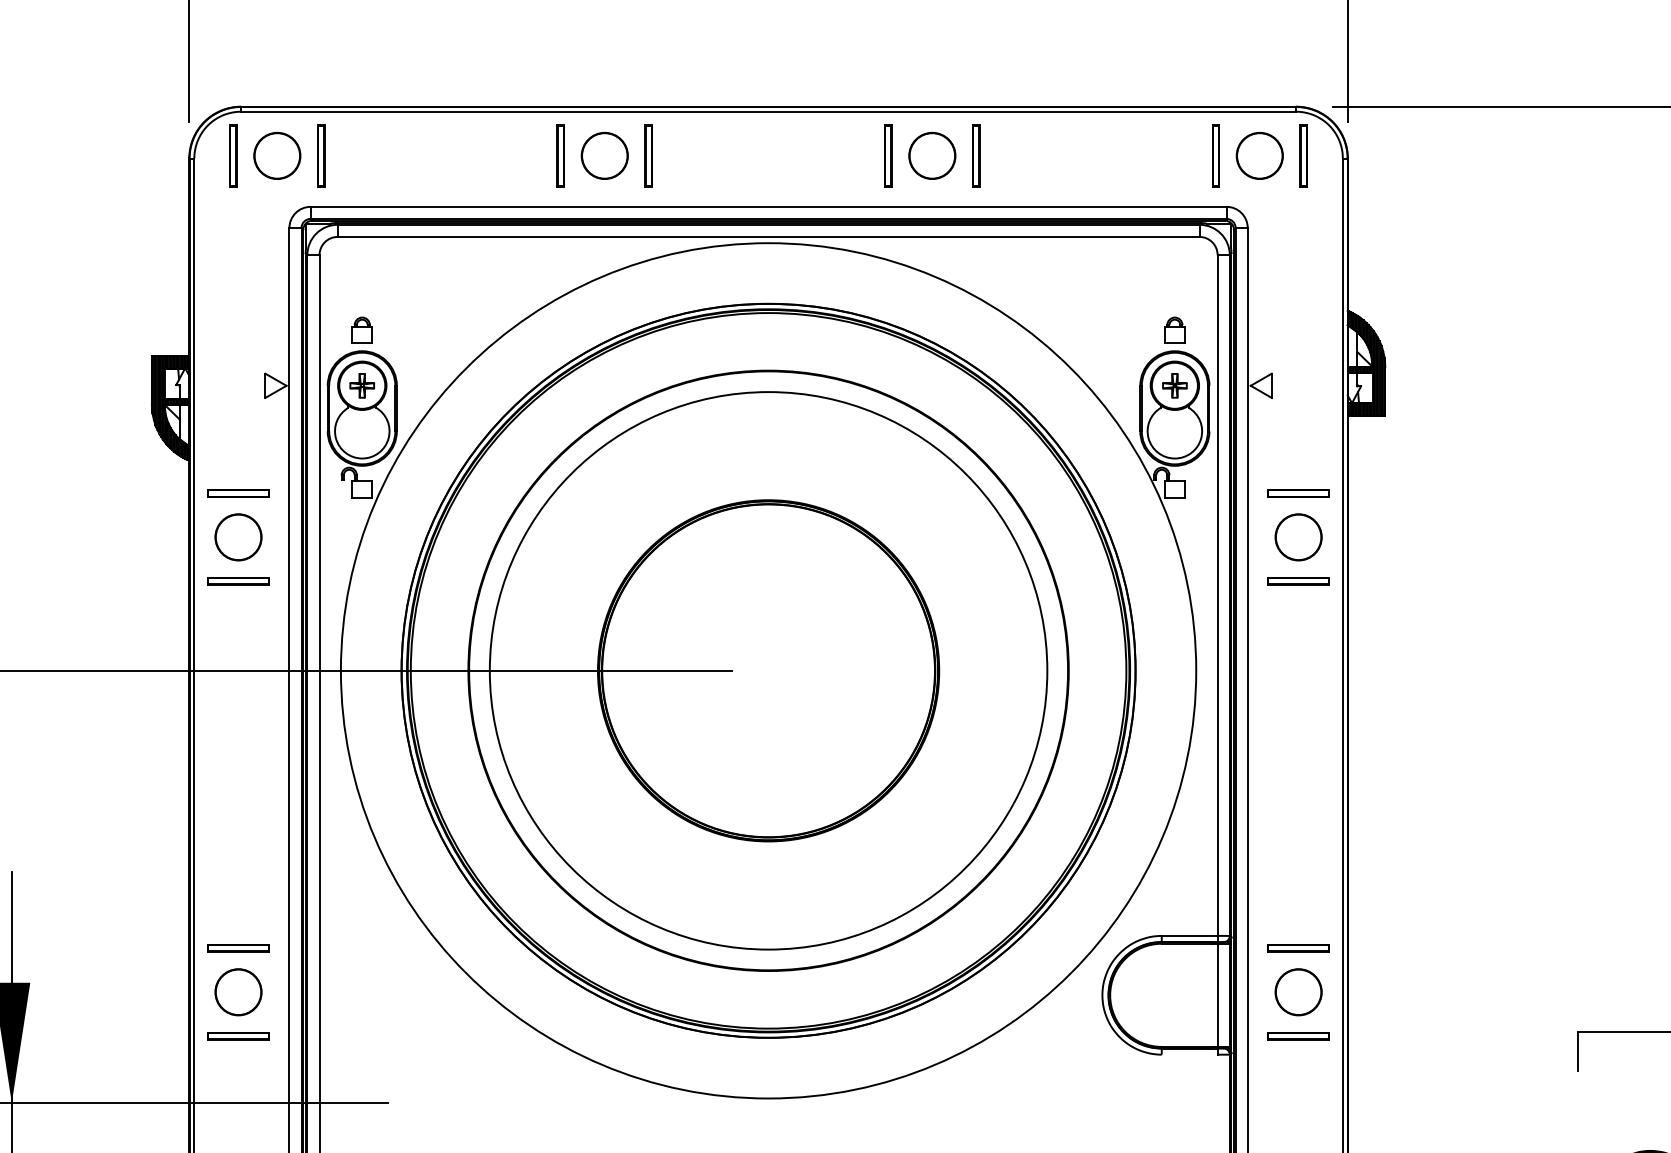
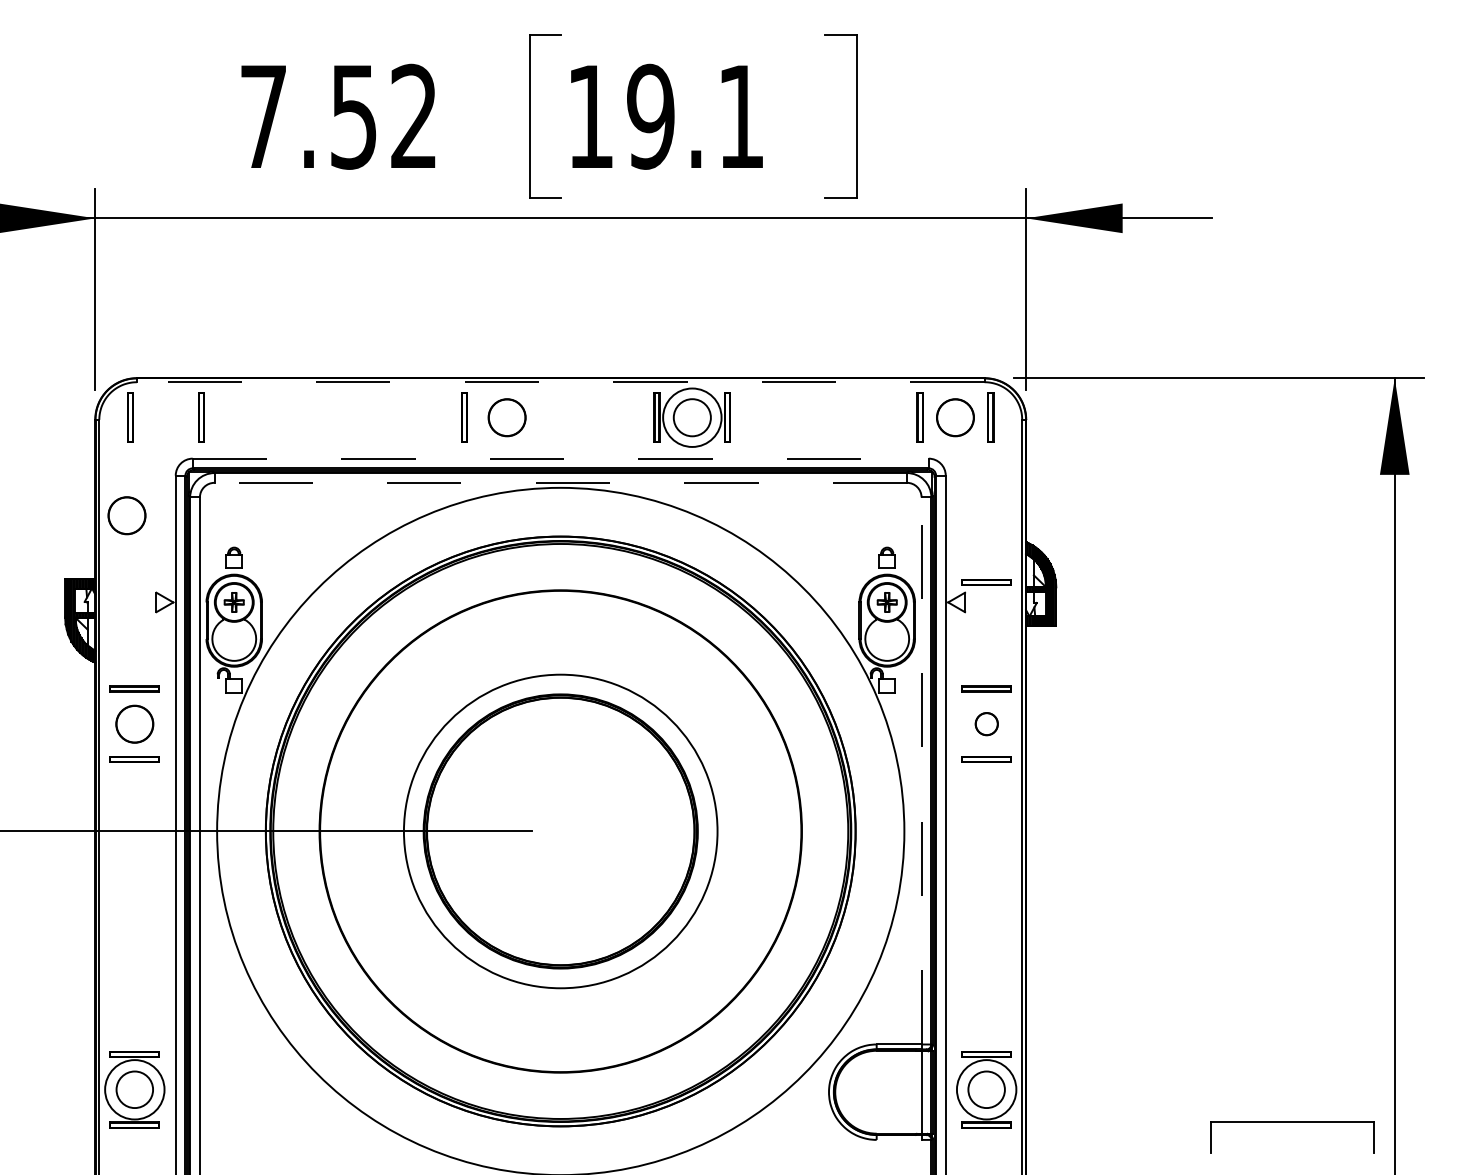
line: (768, 112) -> (560, 382), solid -> dashed
circle: (276, 155) -> (126, 515), moved
part: (560, 155) -> (393, 417), removed
circle: (603, 155) -> (506, 417), moved
circle: (932, 155) -> (692, 417), size x1.6
line: (768, 206) -> (560, 458), solid -> dashed
line: (768, 236) -> (560, 482), solid -> dashed
part: (1298, 360) -> (986, 582), added
circle: (1298, 536) -> (986, 723), size x0.6
line: (1217, 594) -> (921, 770), solid -> dashed
circle: (768, 670) -> (560, 831), size x0.7
circle: (238, 991) -> (134, 1089), size x1.6
circle: (1298, 991) -> (986, 1089), size x1.6

